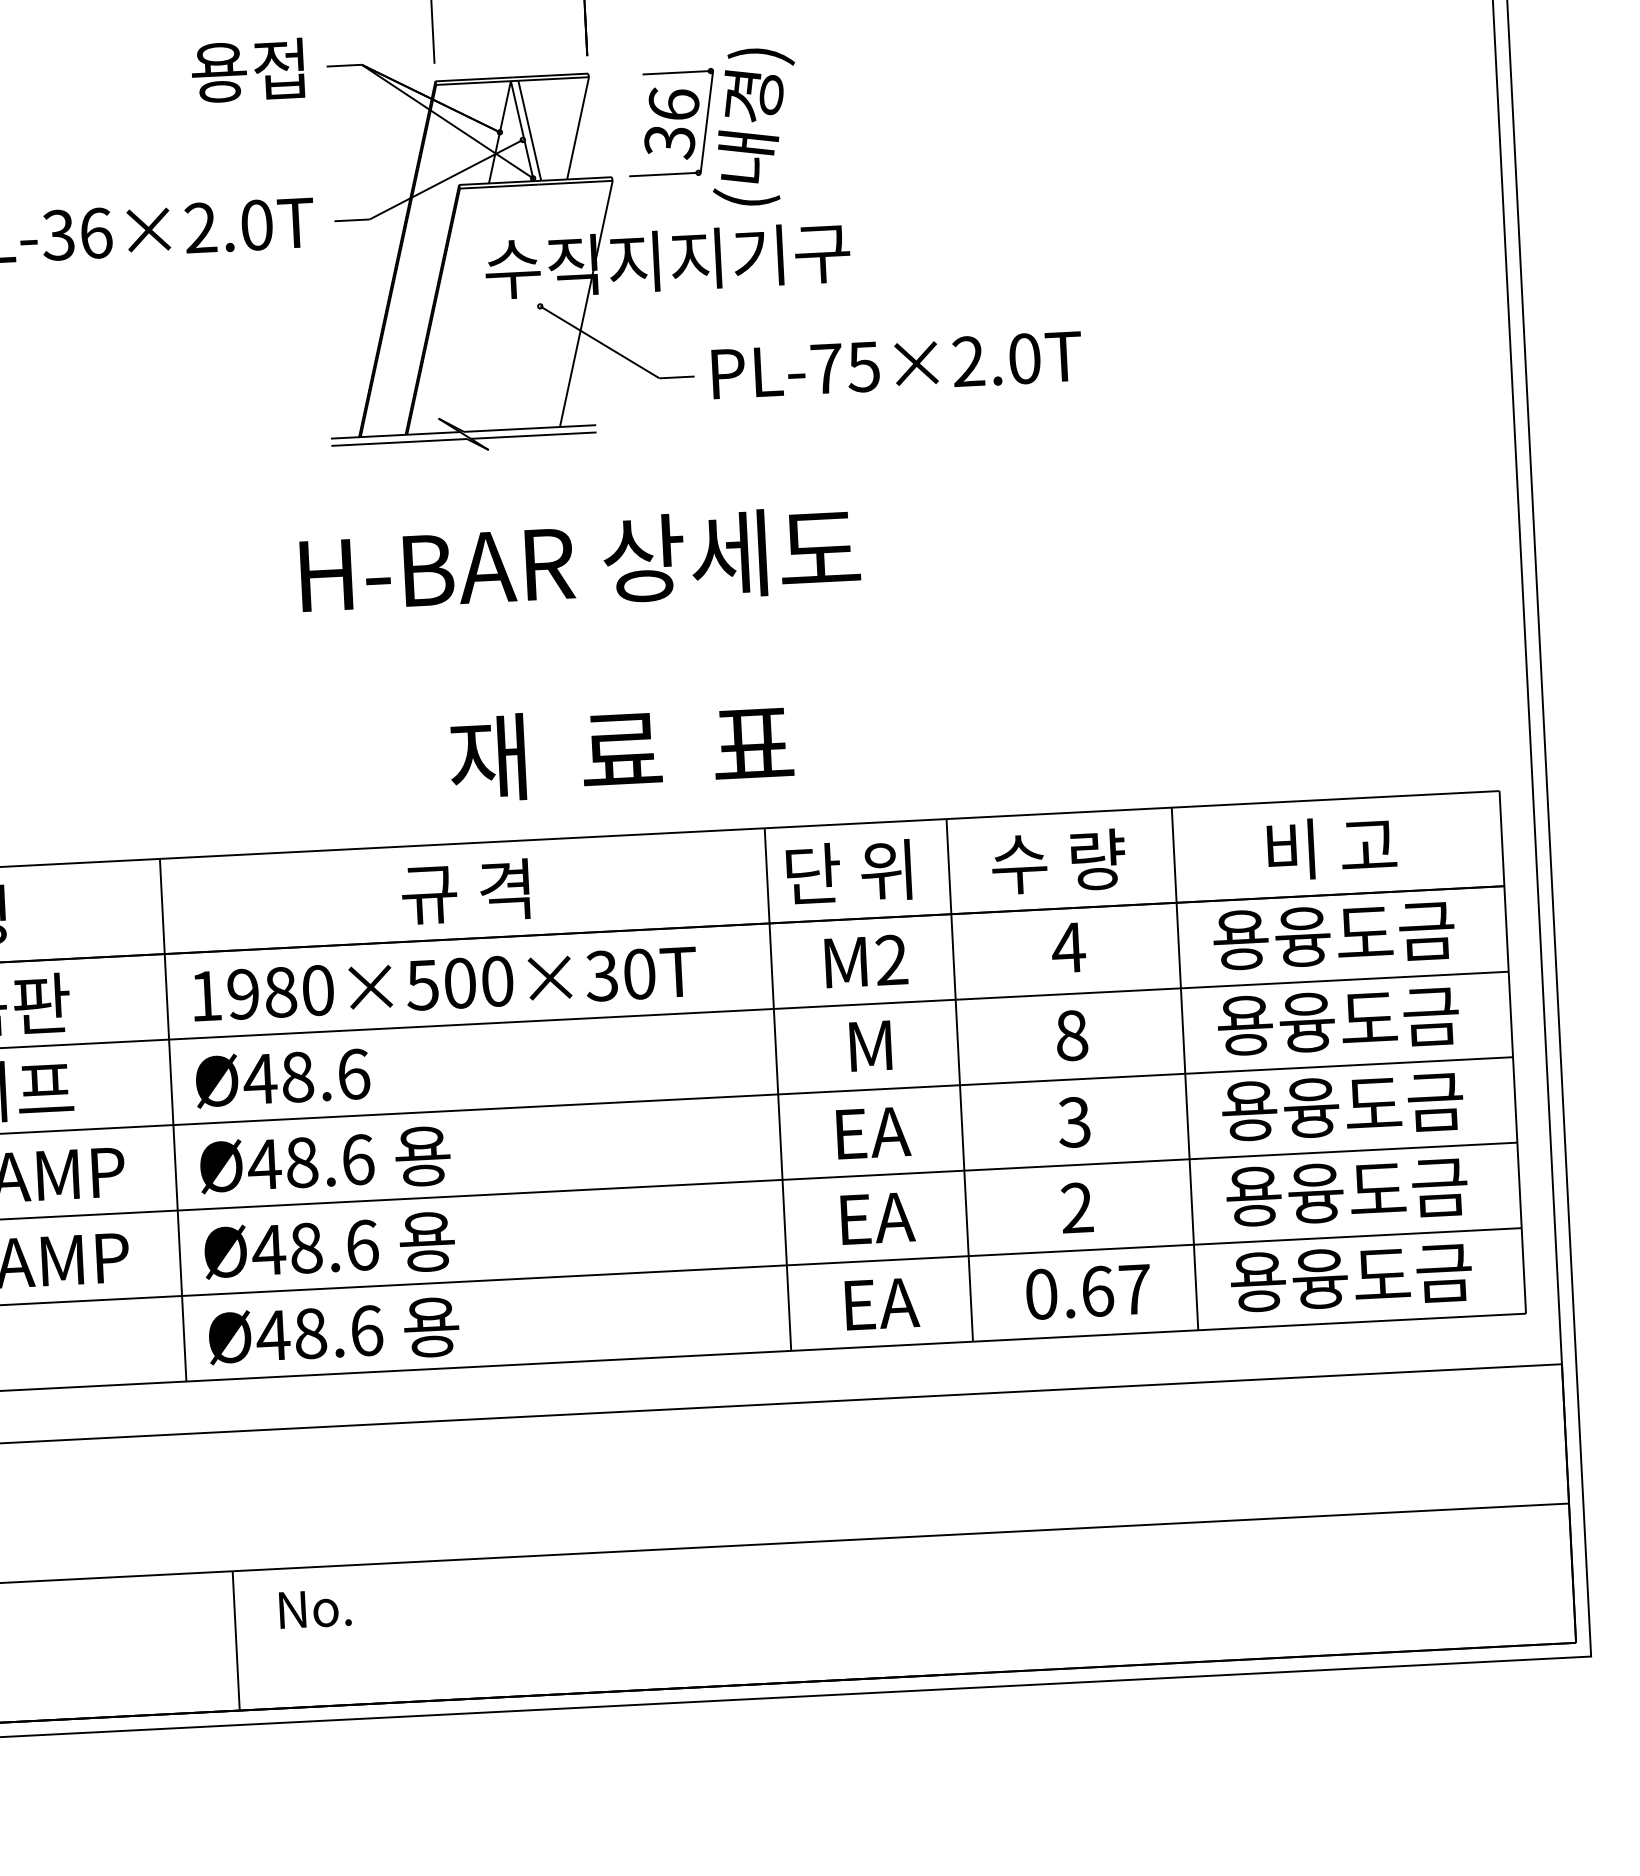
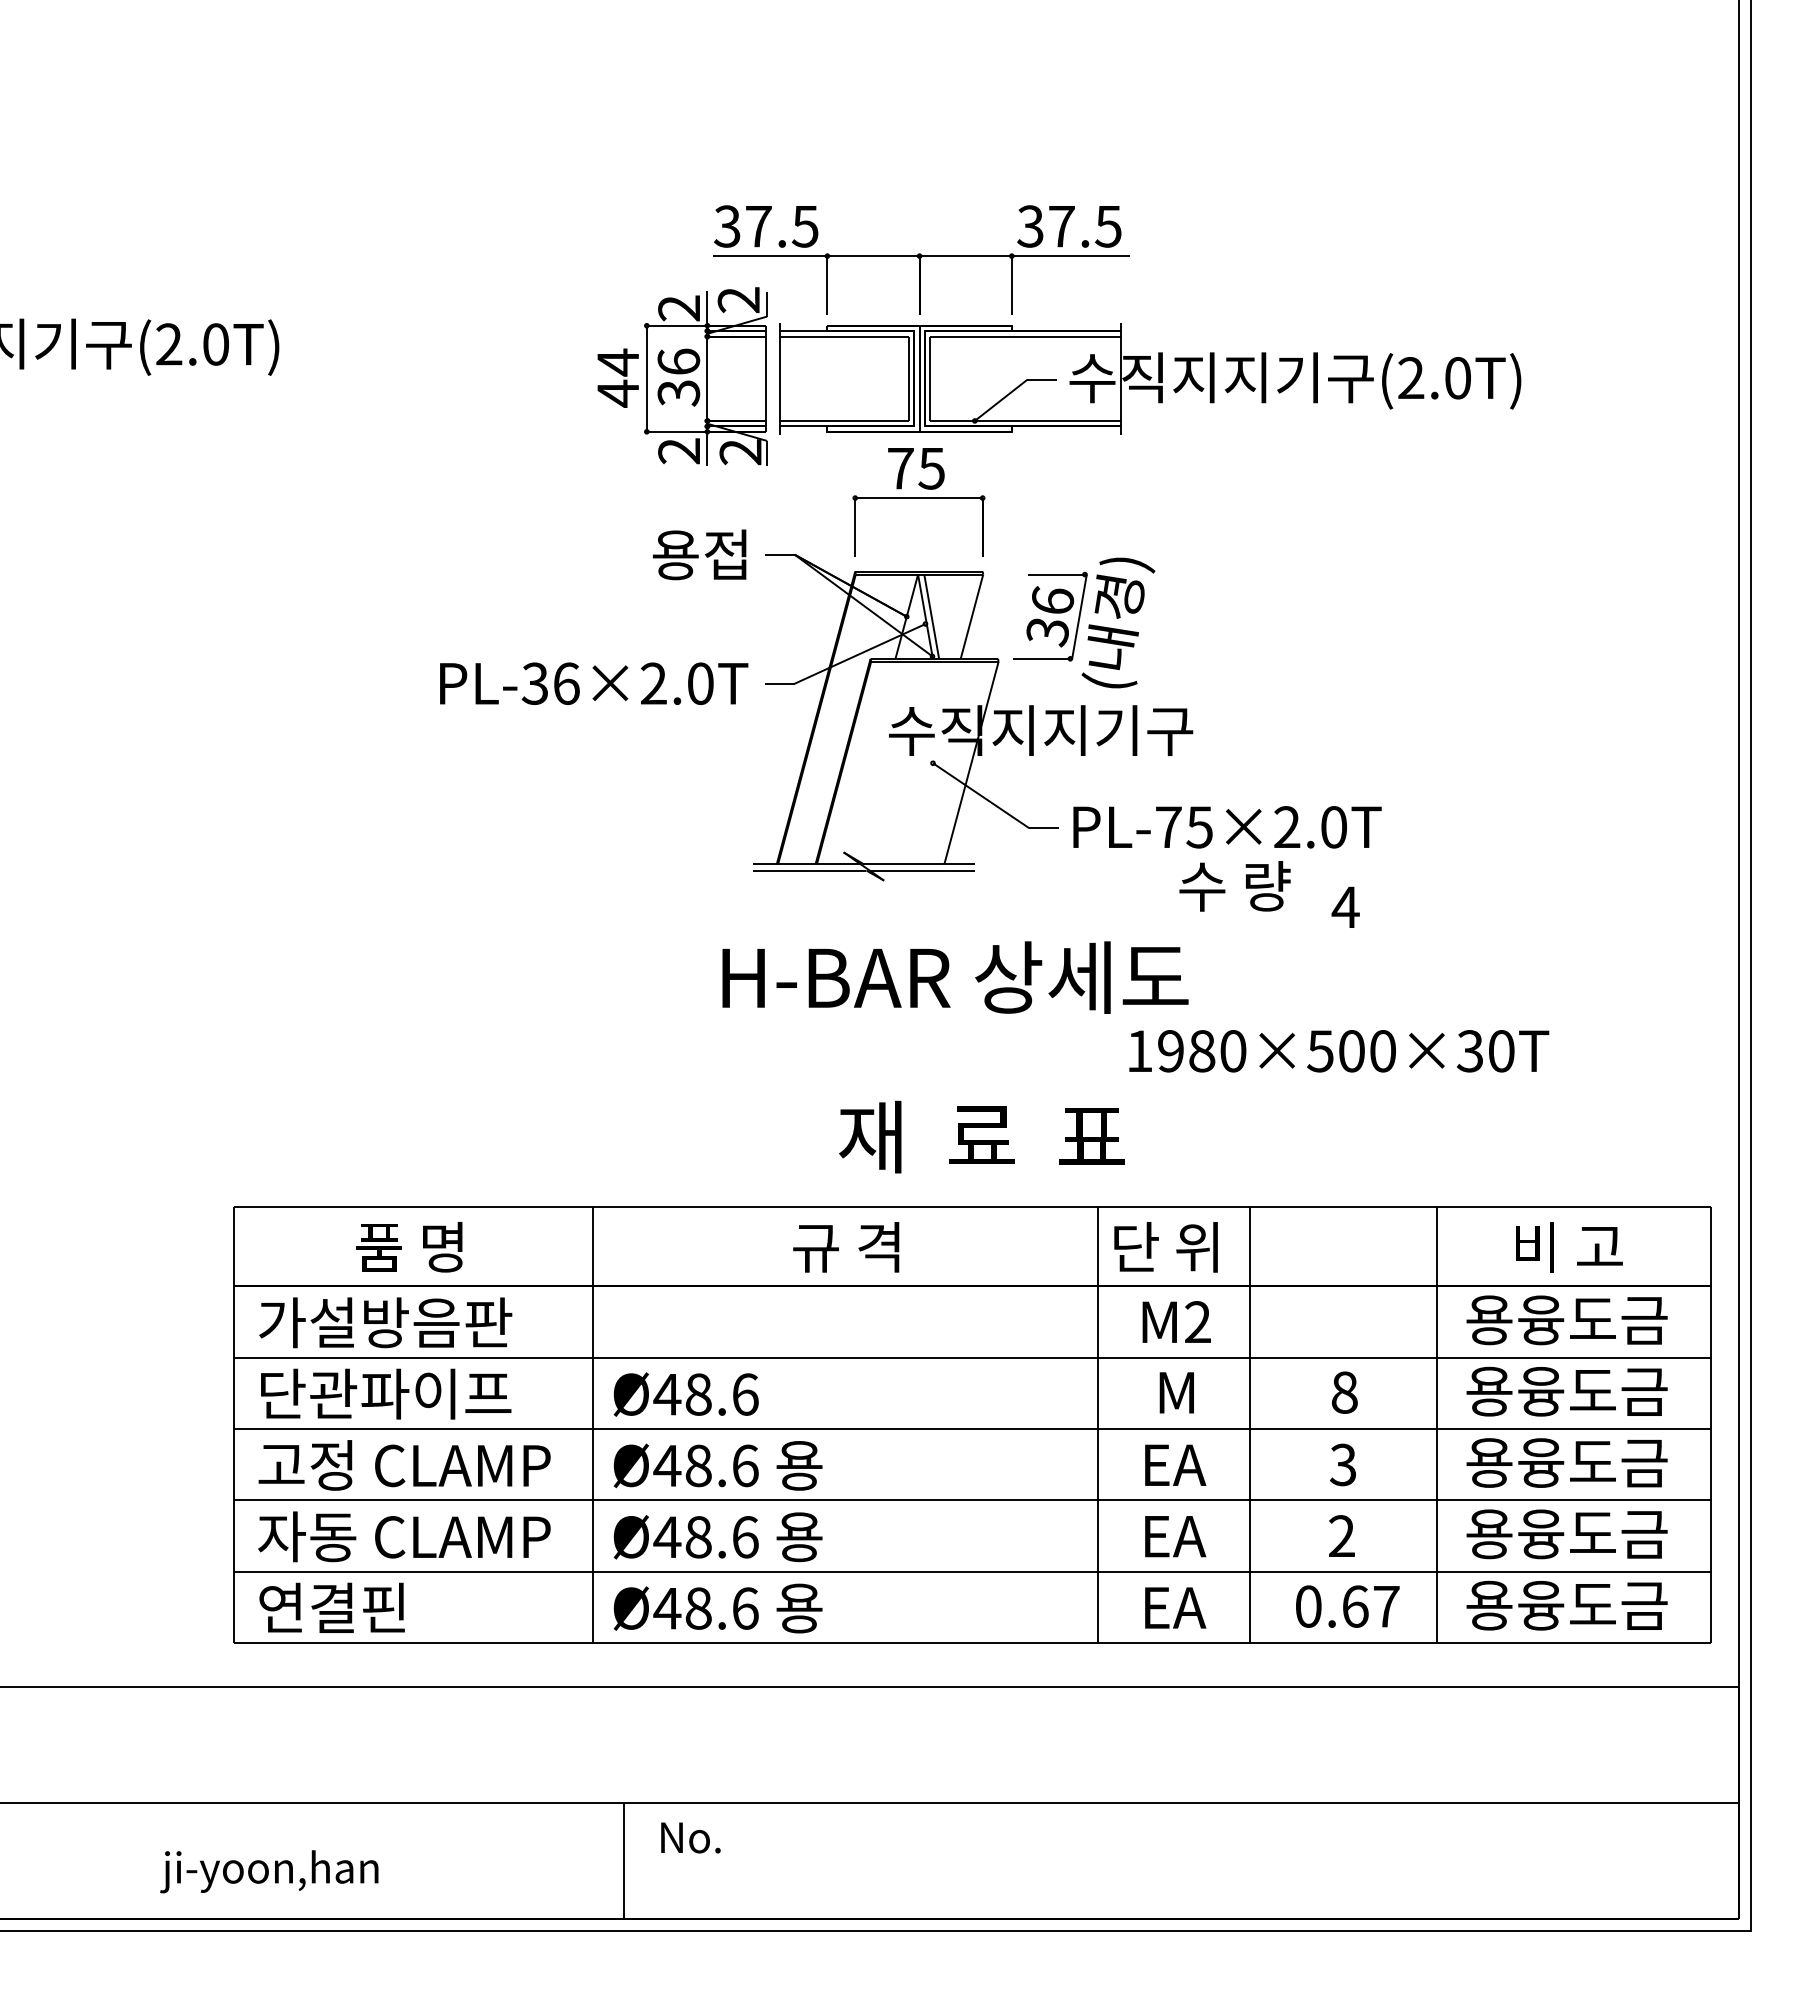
text: (1058, 861) -> (1234, 886), moved
text: (1068, 946) -> (1345, 906), moved
text: (445, 984) -> (1339, 1051), moved

